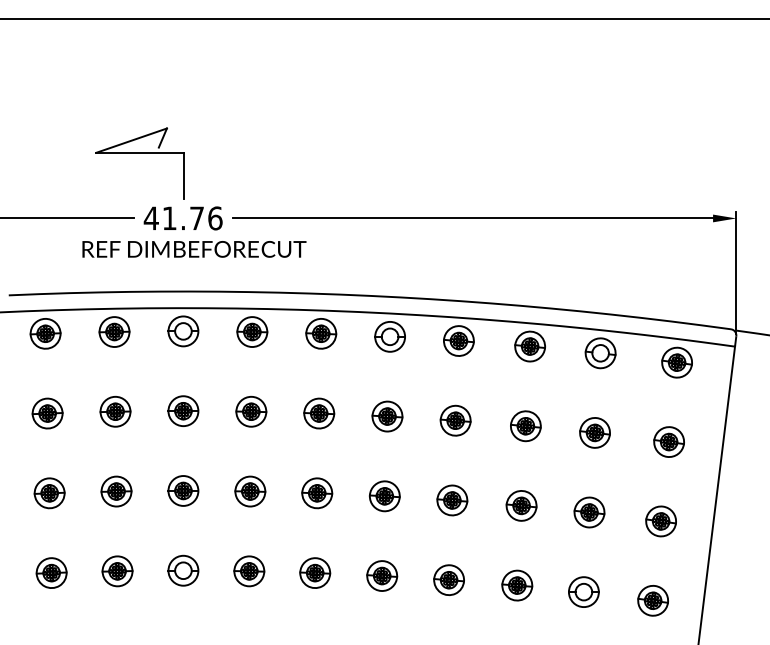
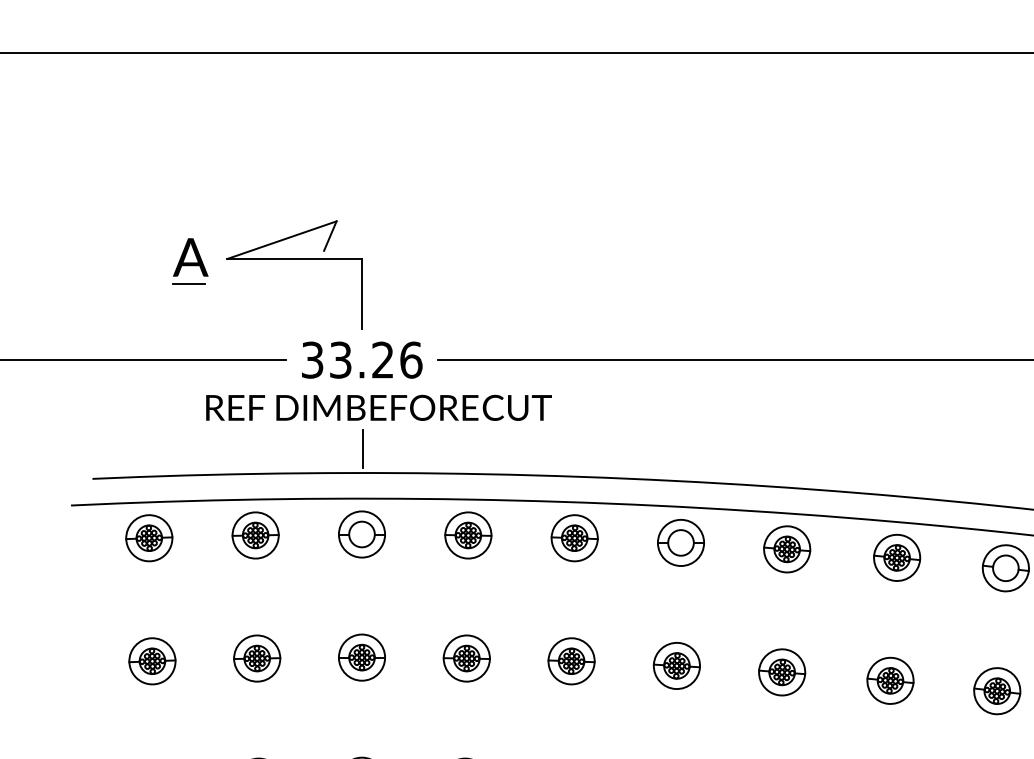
part: (71, 154) -> (189, 261), added
text: (173, 218) -> (346, 360), 41.76 -> 33.26
line: (183, 275) -> (362, 448), added

